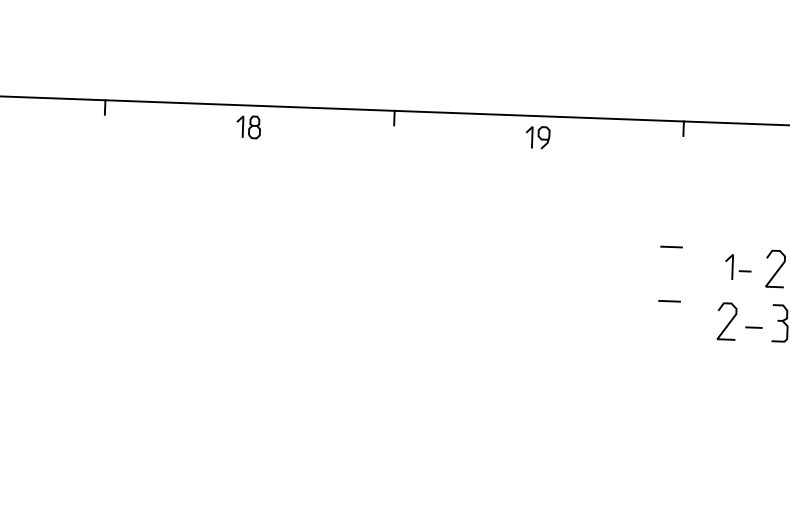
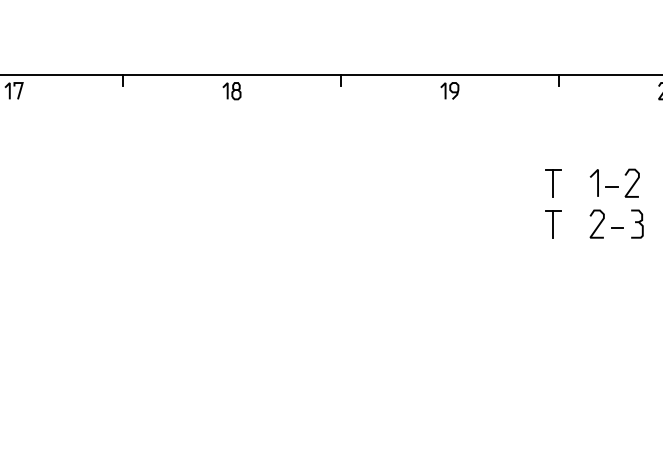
line: (671, 264) -> (553, 182), added
part: (737, 266) -> (603, 182), size x1.43
line: (669, 318) -> (553, 223), added

